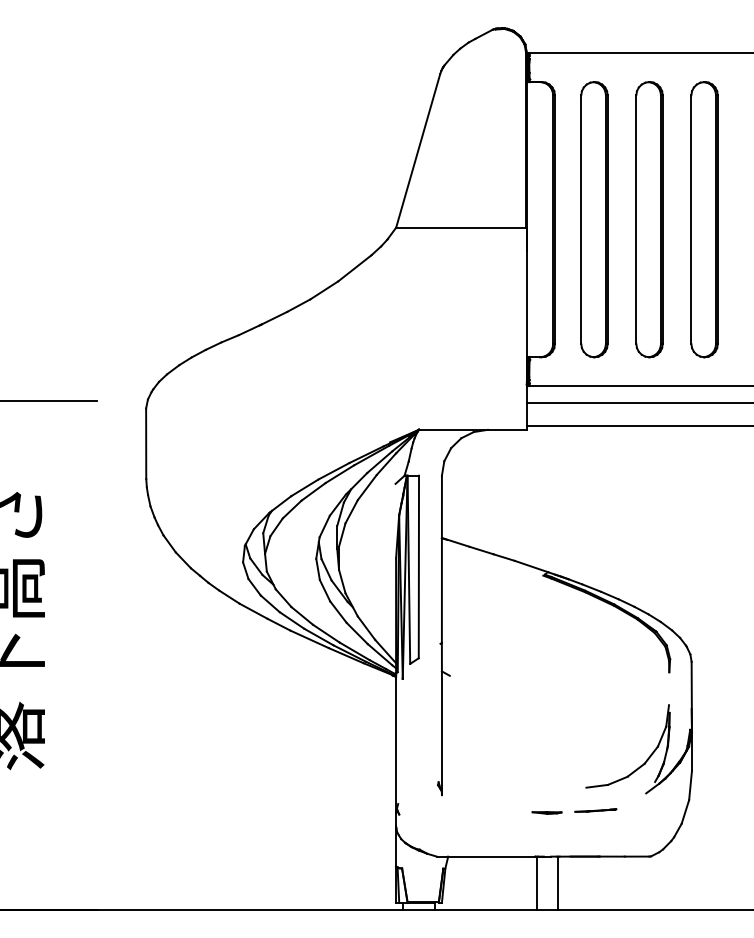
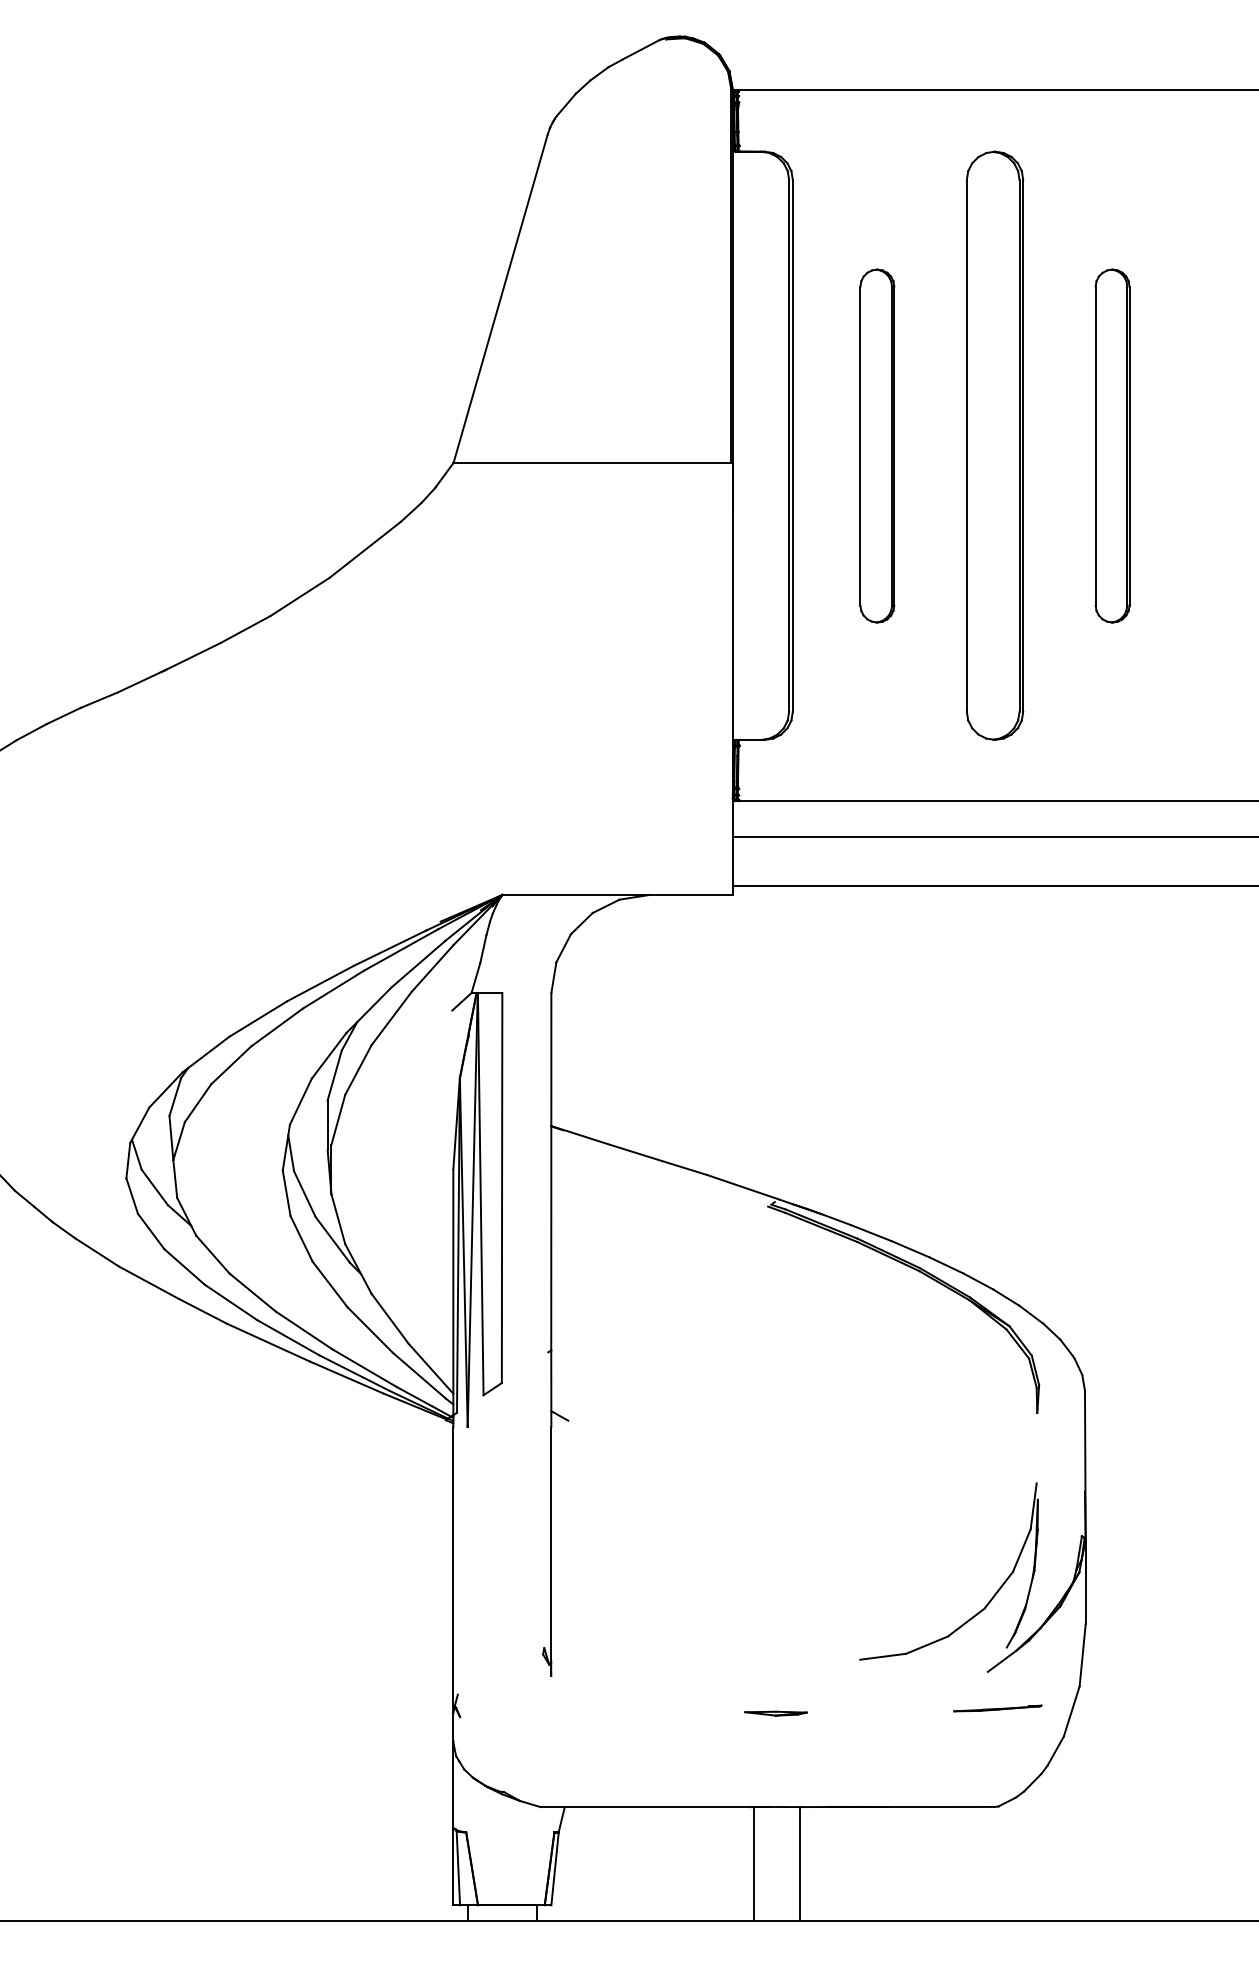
part: (594, 219) -> (877, 445), size x0.6
part: (704, 219) -> (1112, 445), size x0.6
line: (595, 810) -> (997, 1708), moved

